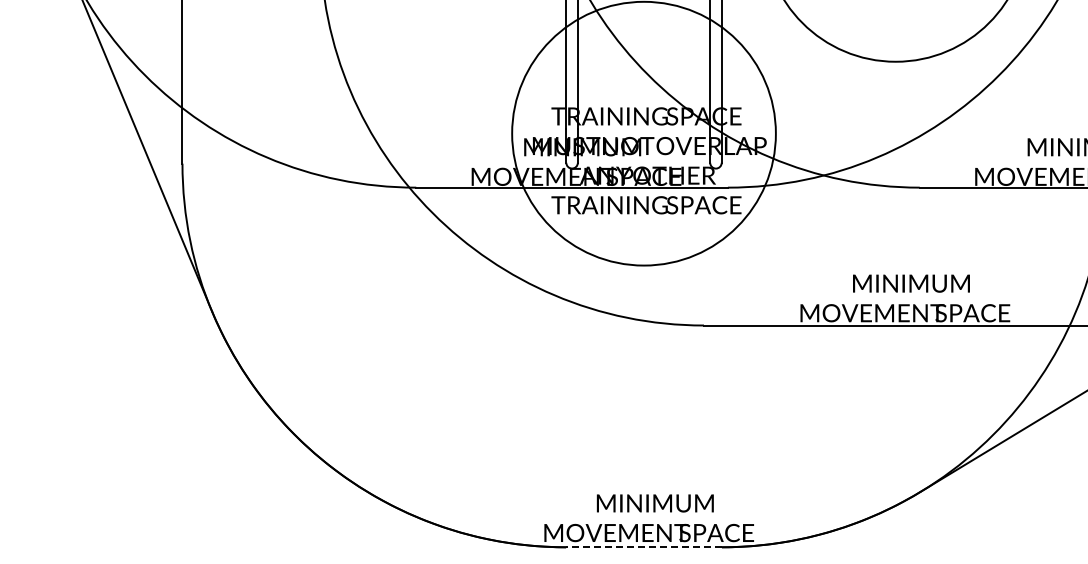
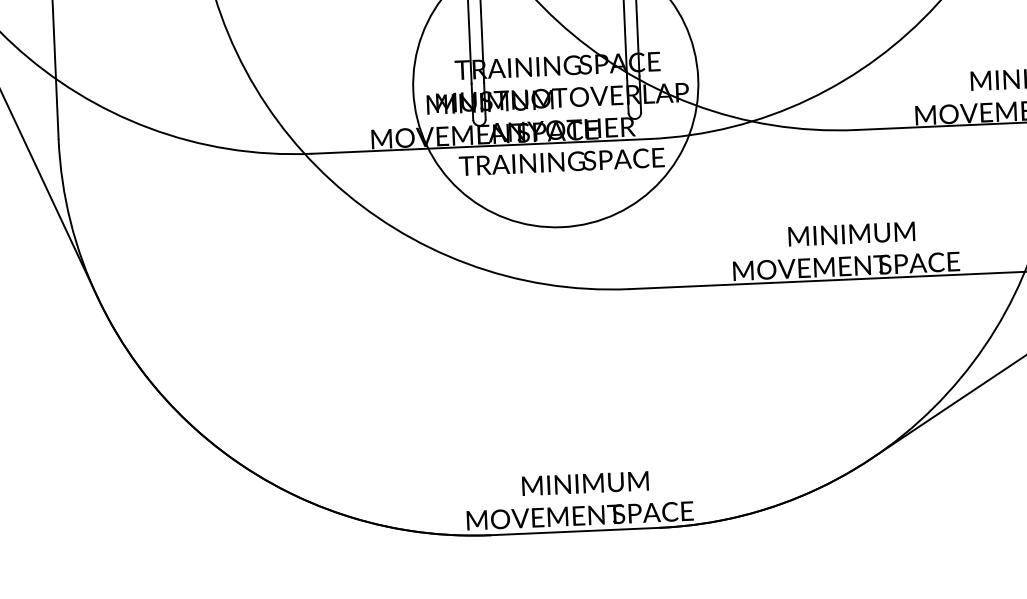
line: (644, 547) -> (575, 531), dashed -> solid

